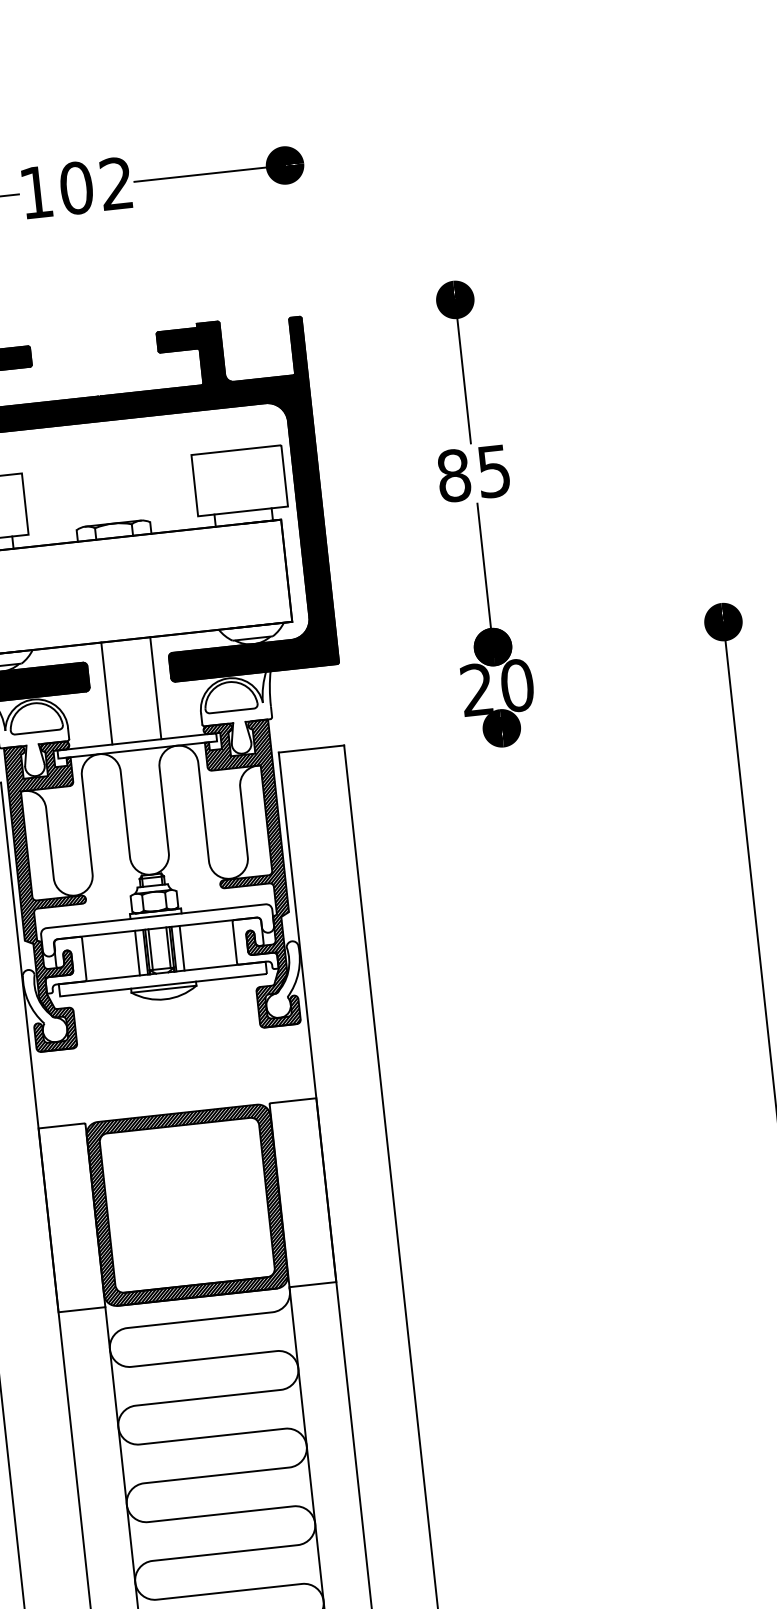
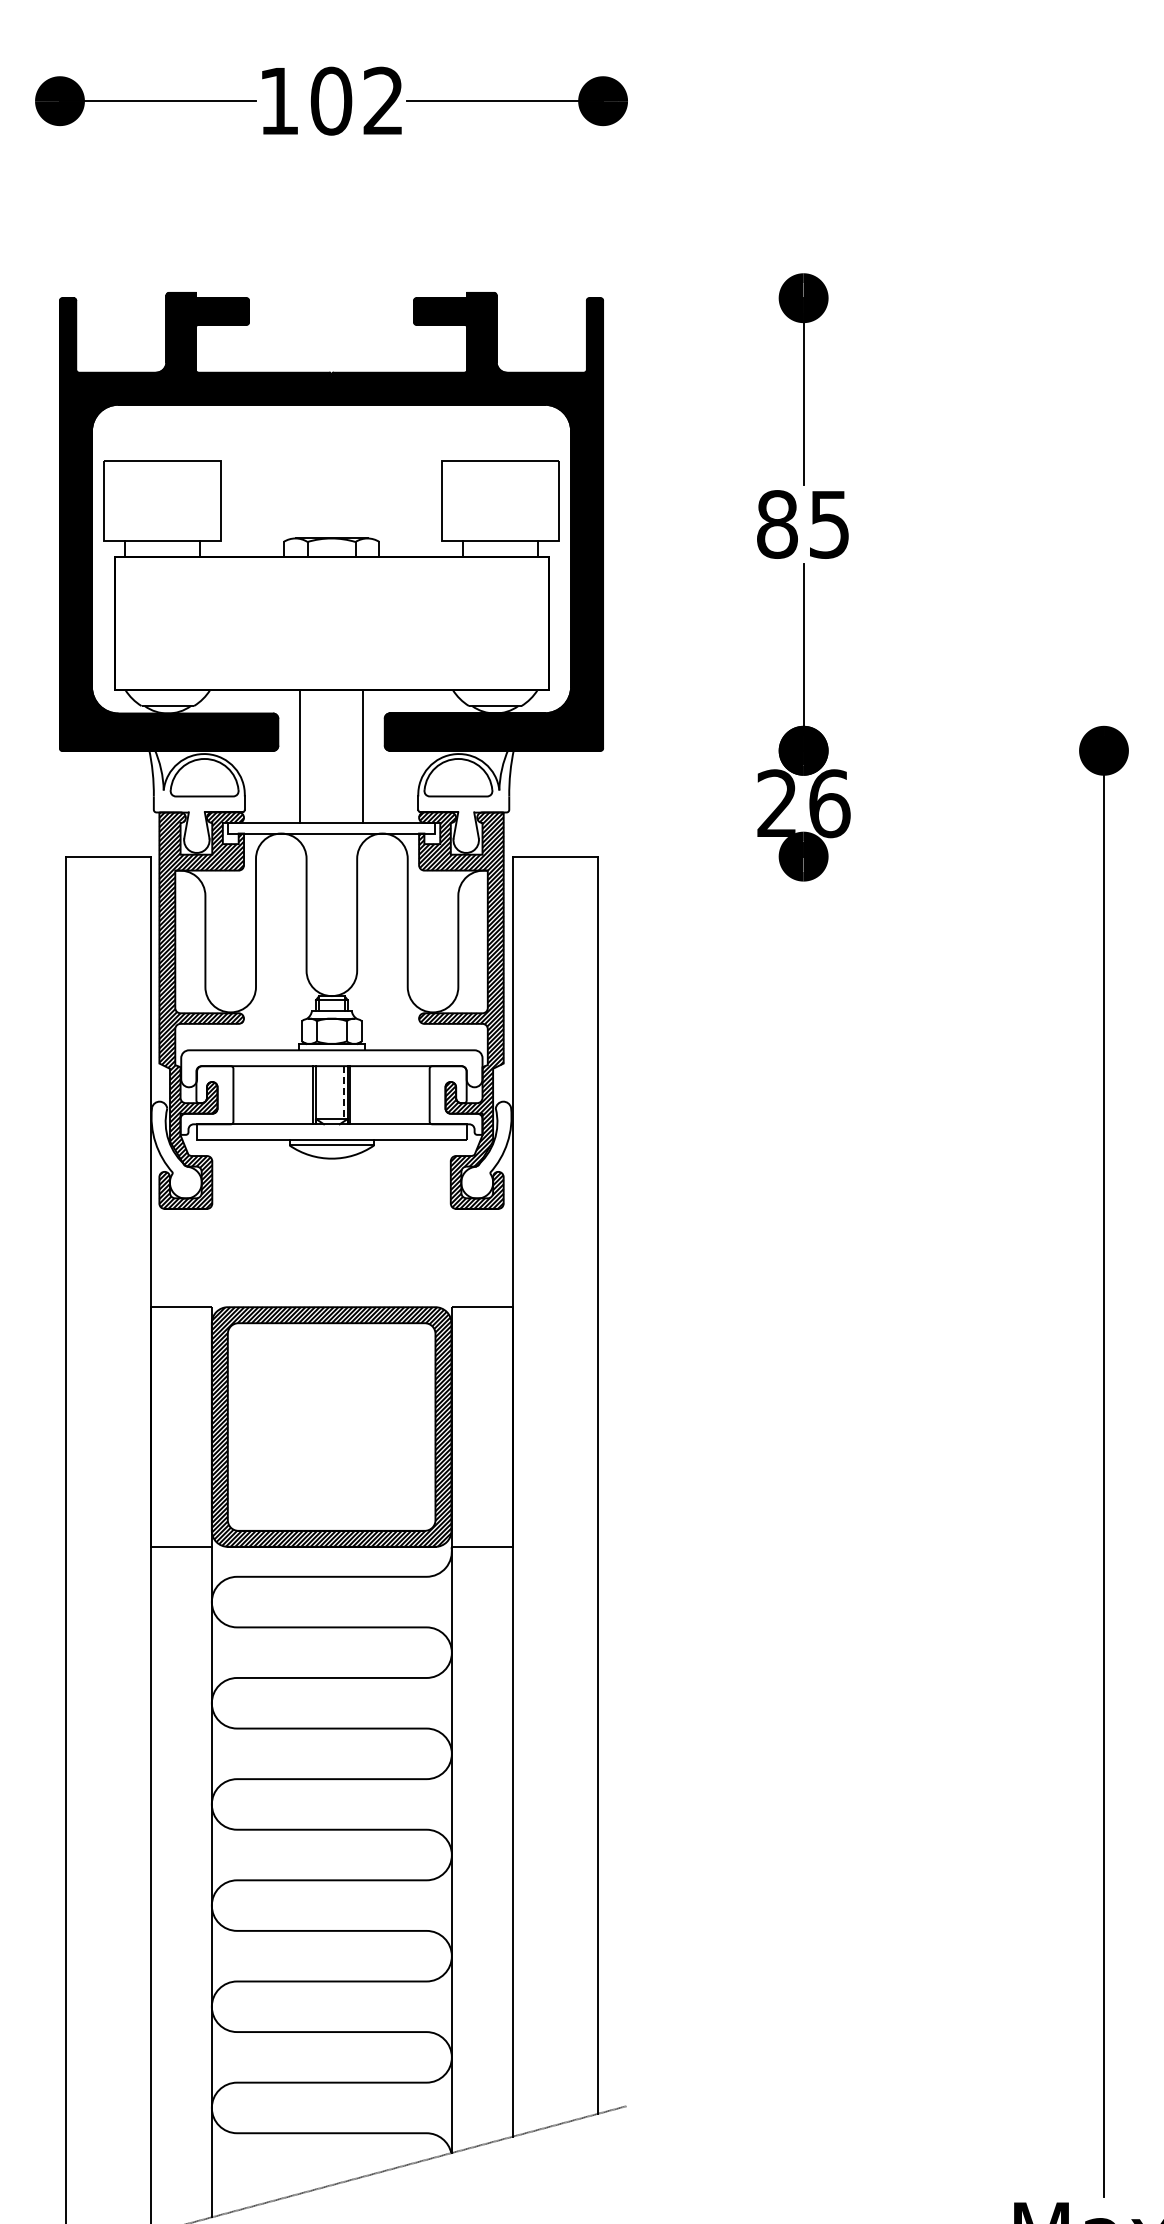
text: (517, 685) -> (829, 803), 20 -> 26
line: (168, 948) -> (343, 1093), solid -> dashed
line: (181, 948) -> (360, 1095), removed
line: (150, 949) -> (320, 1092), removed
line: (137, 953) -> (302, 1095), removed

